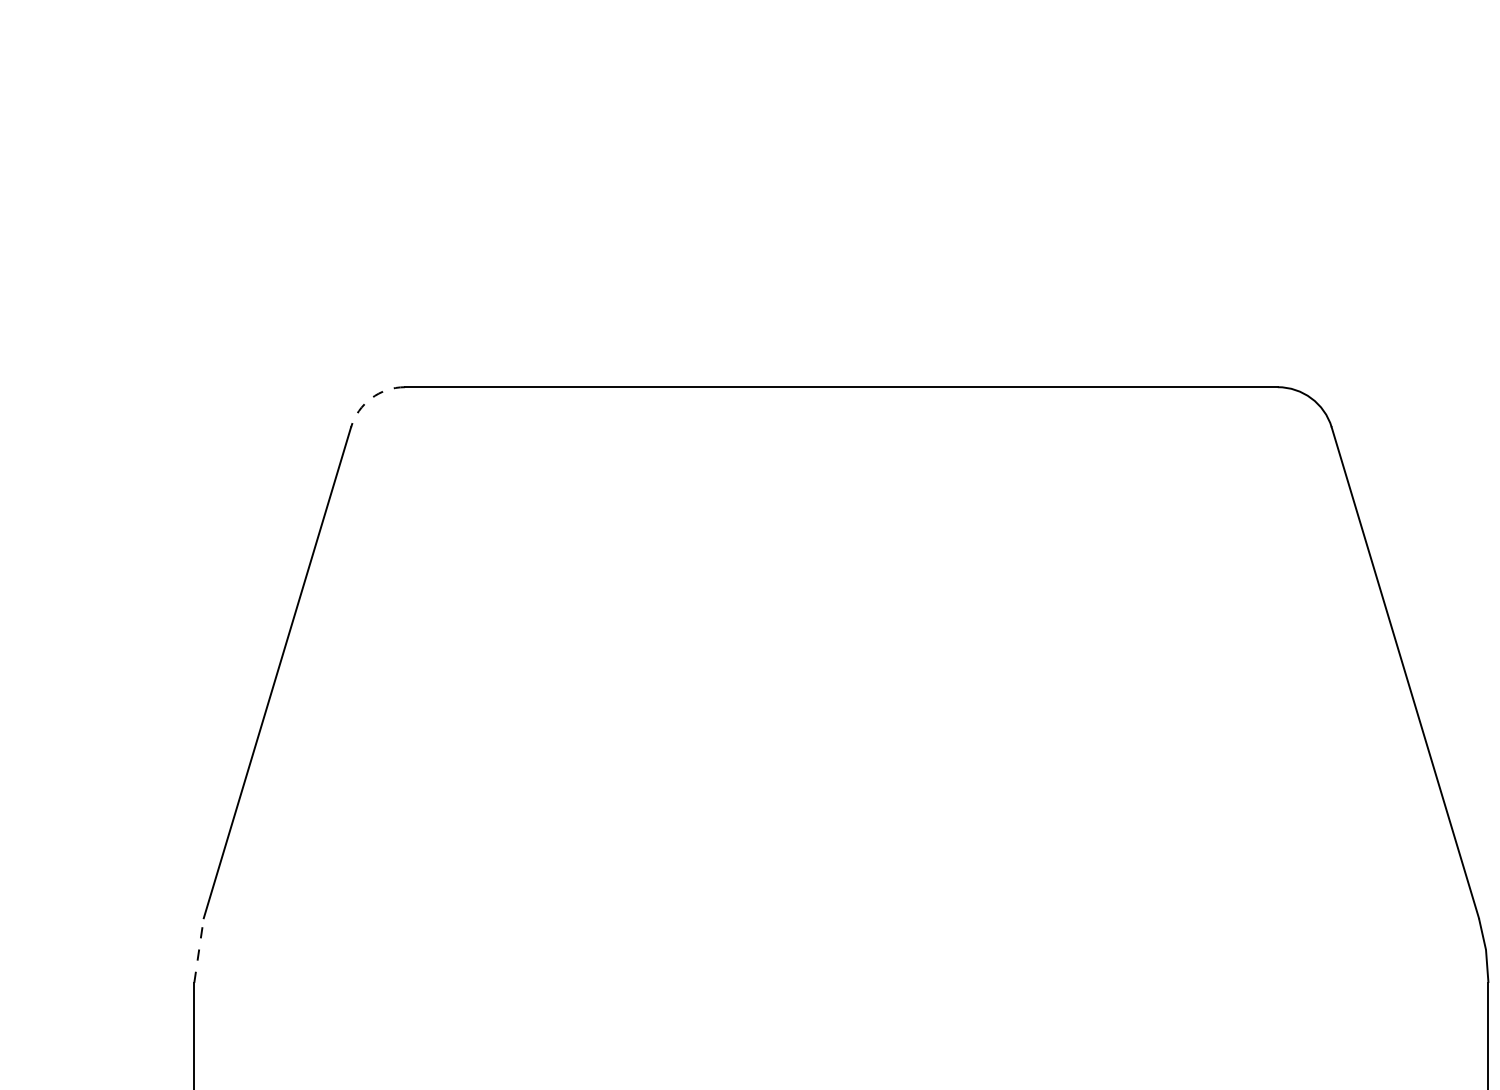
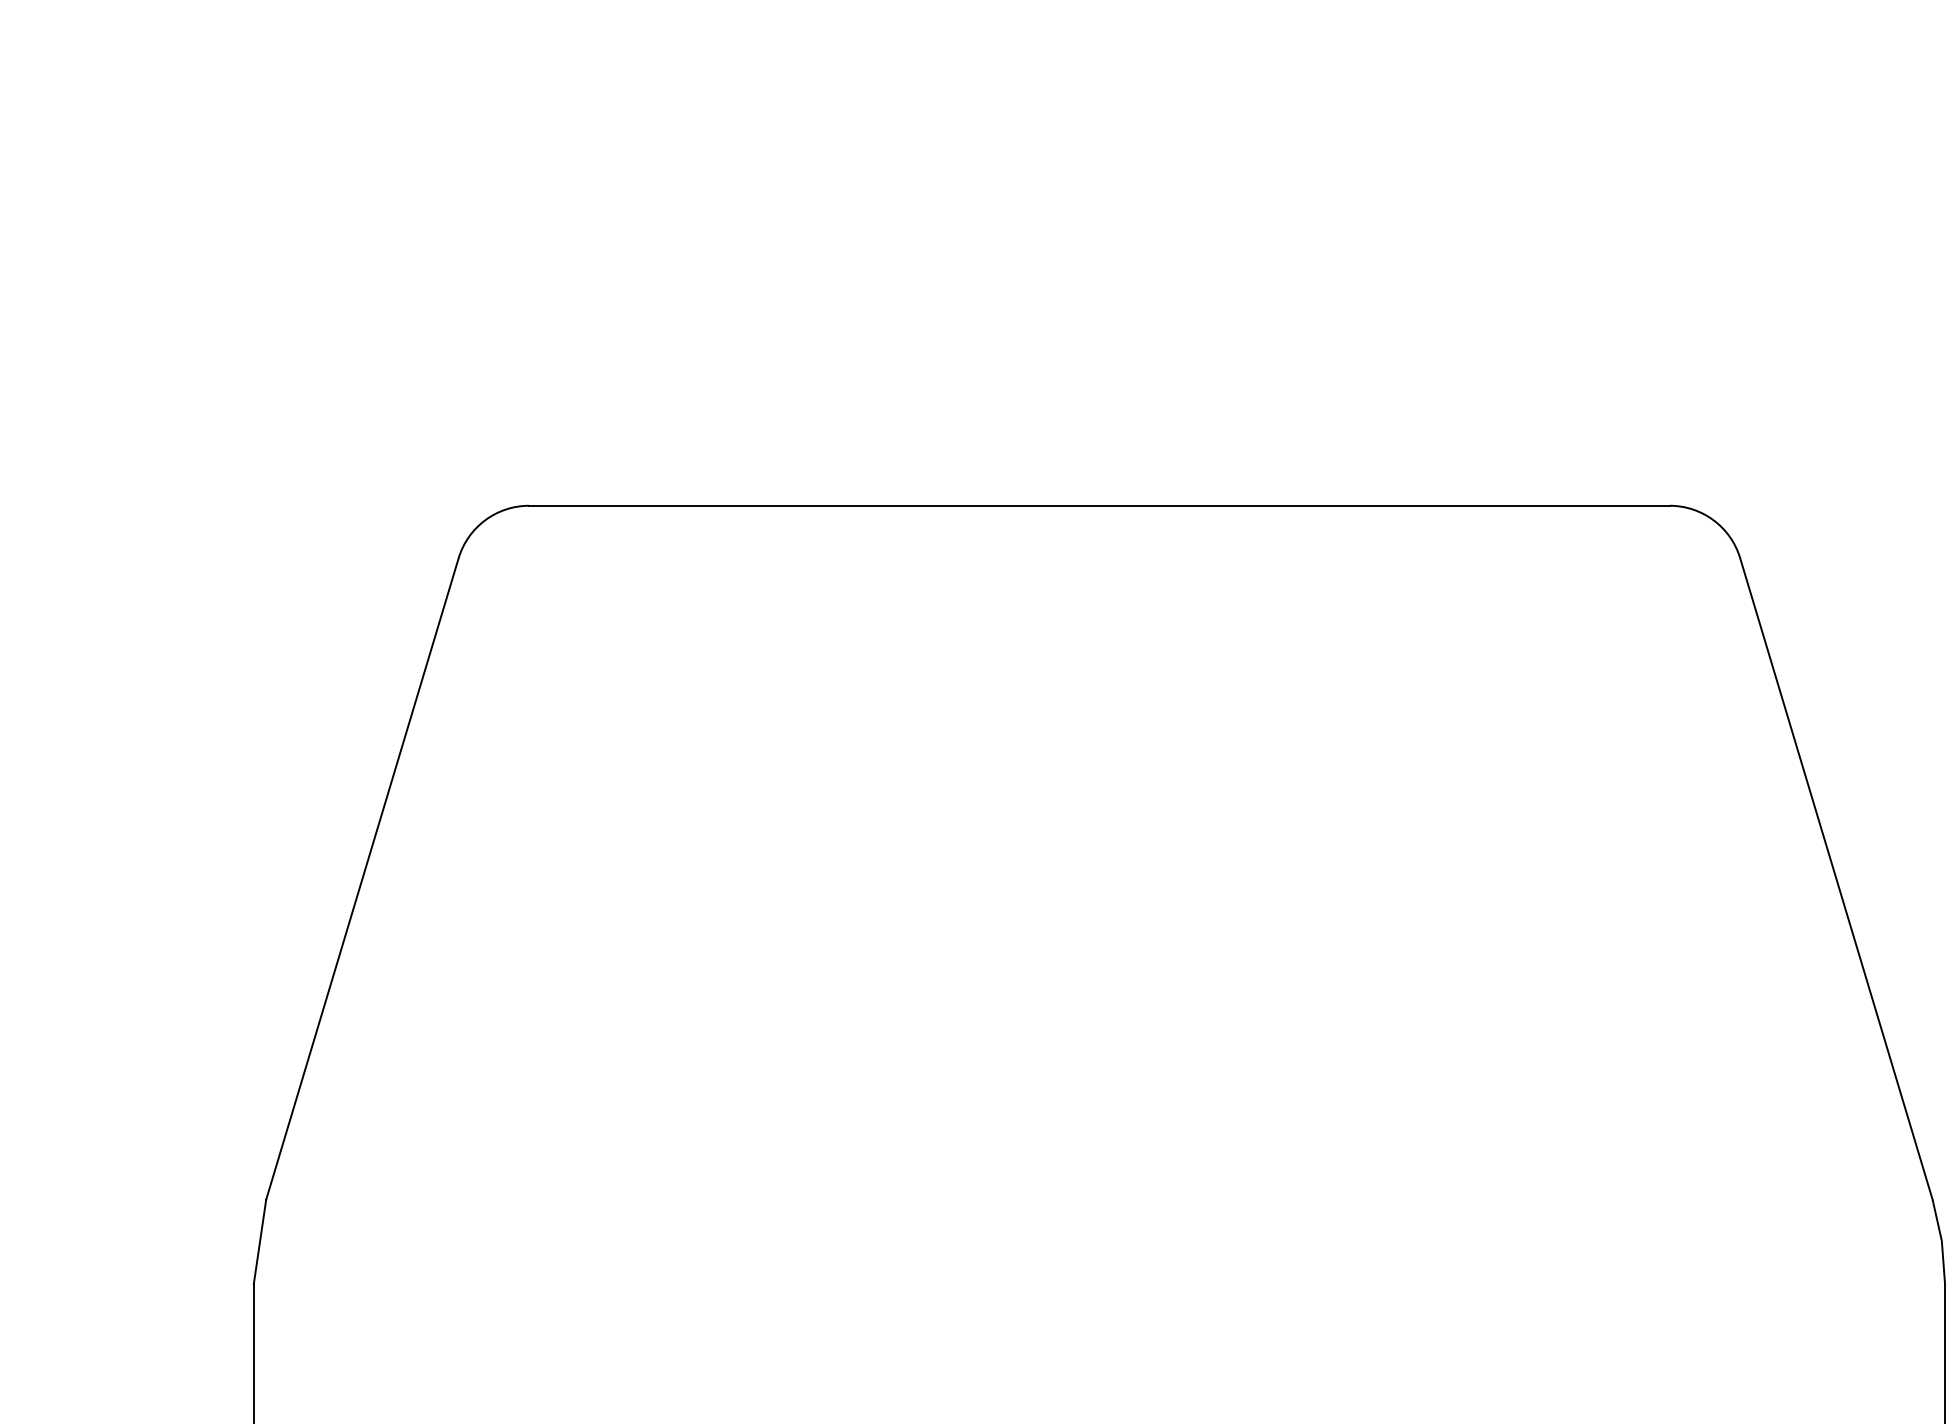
arc: (371, 398) -> (485, 520), dashed -> solid
line: (199, 950) -> (260, 1242), dashed -> solid

